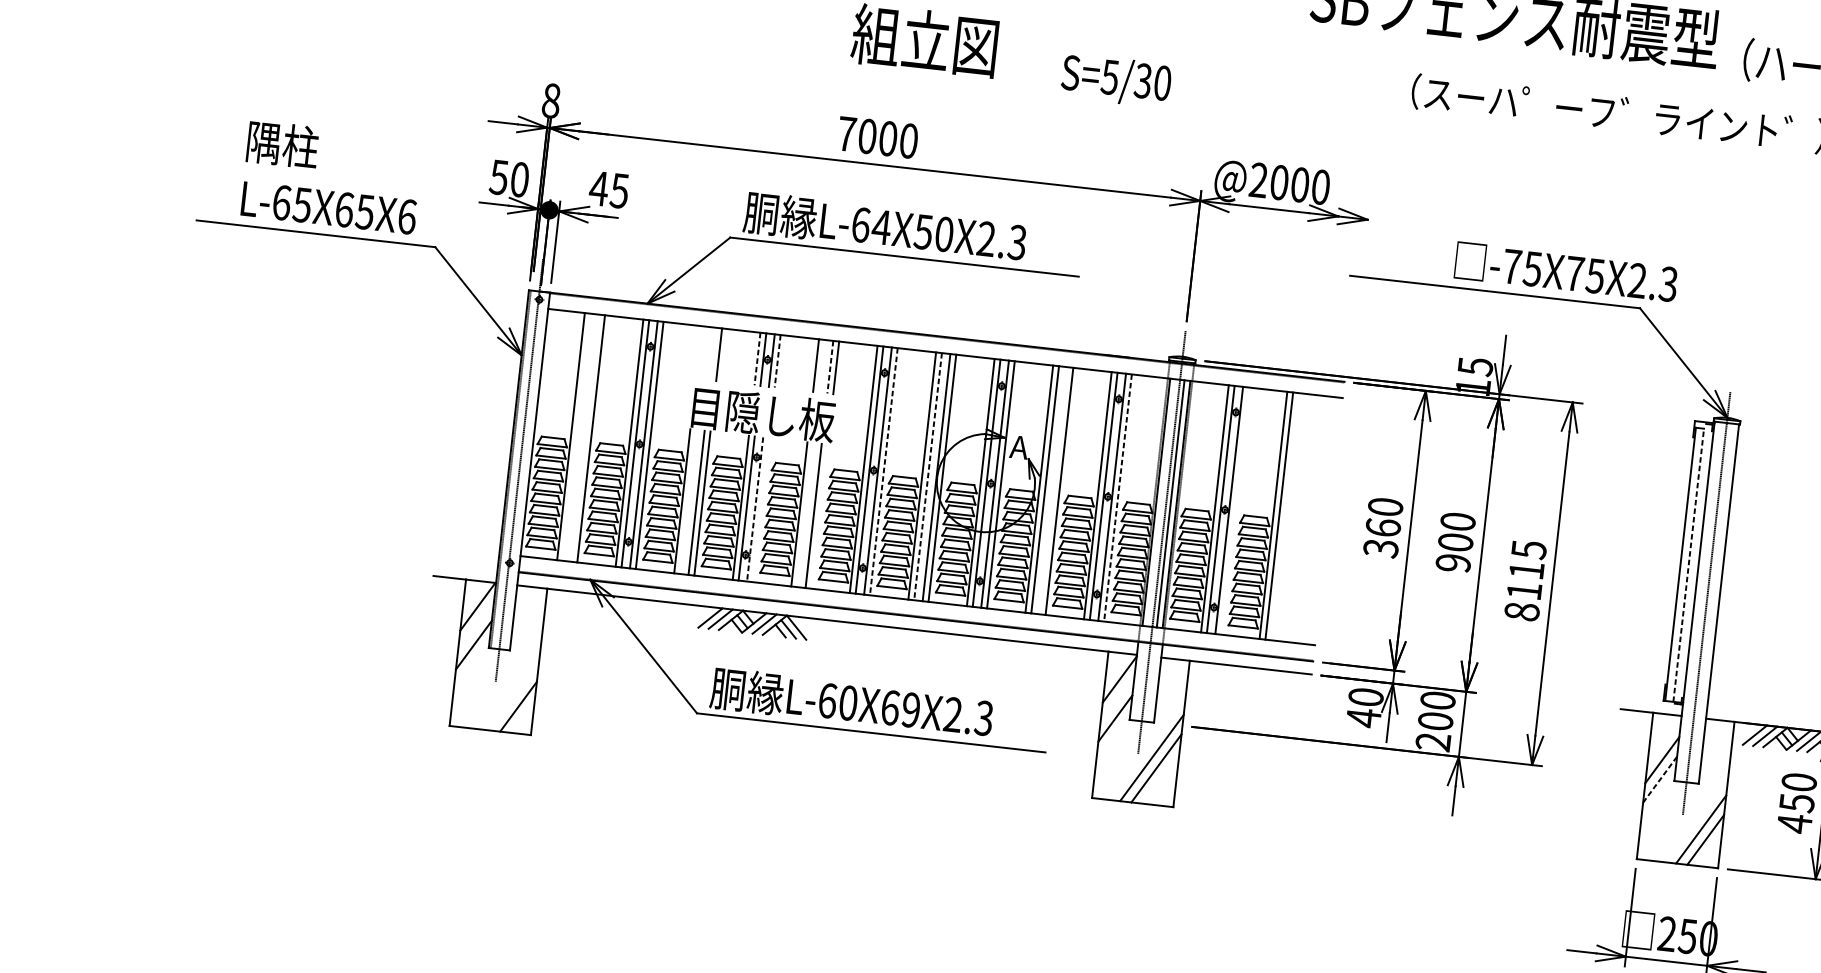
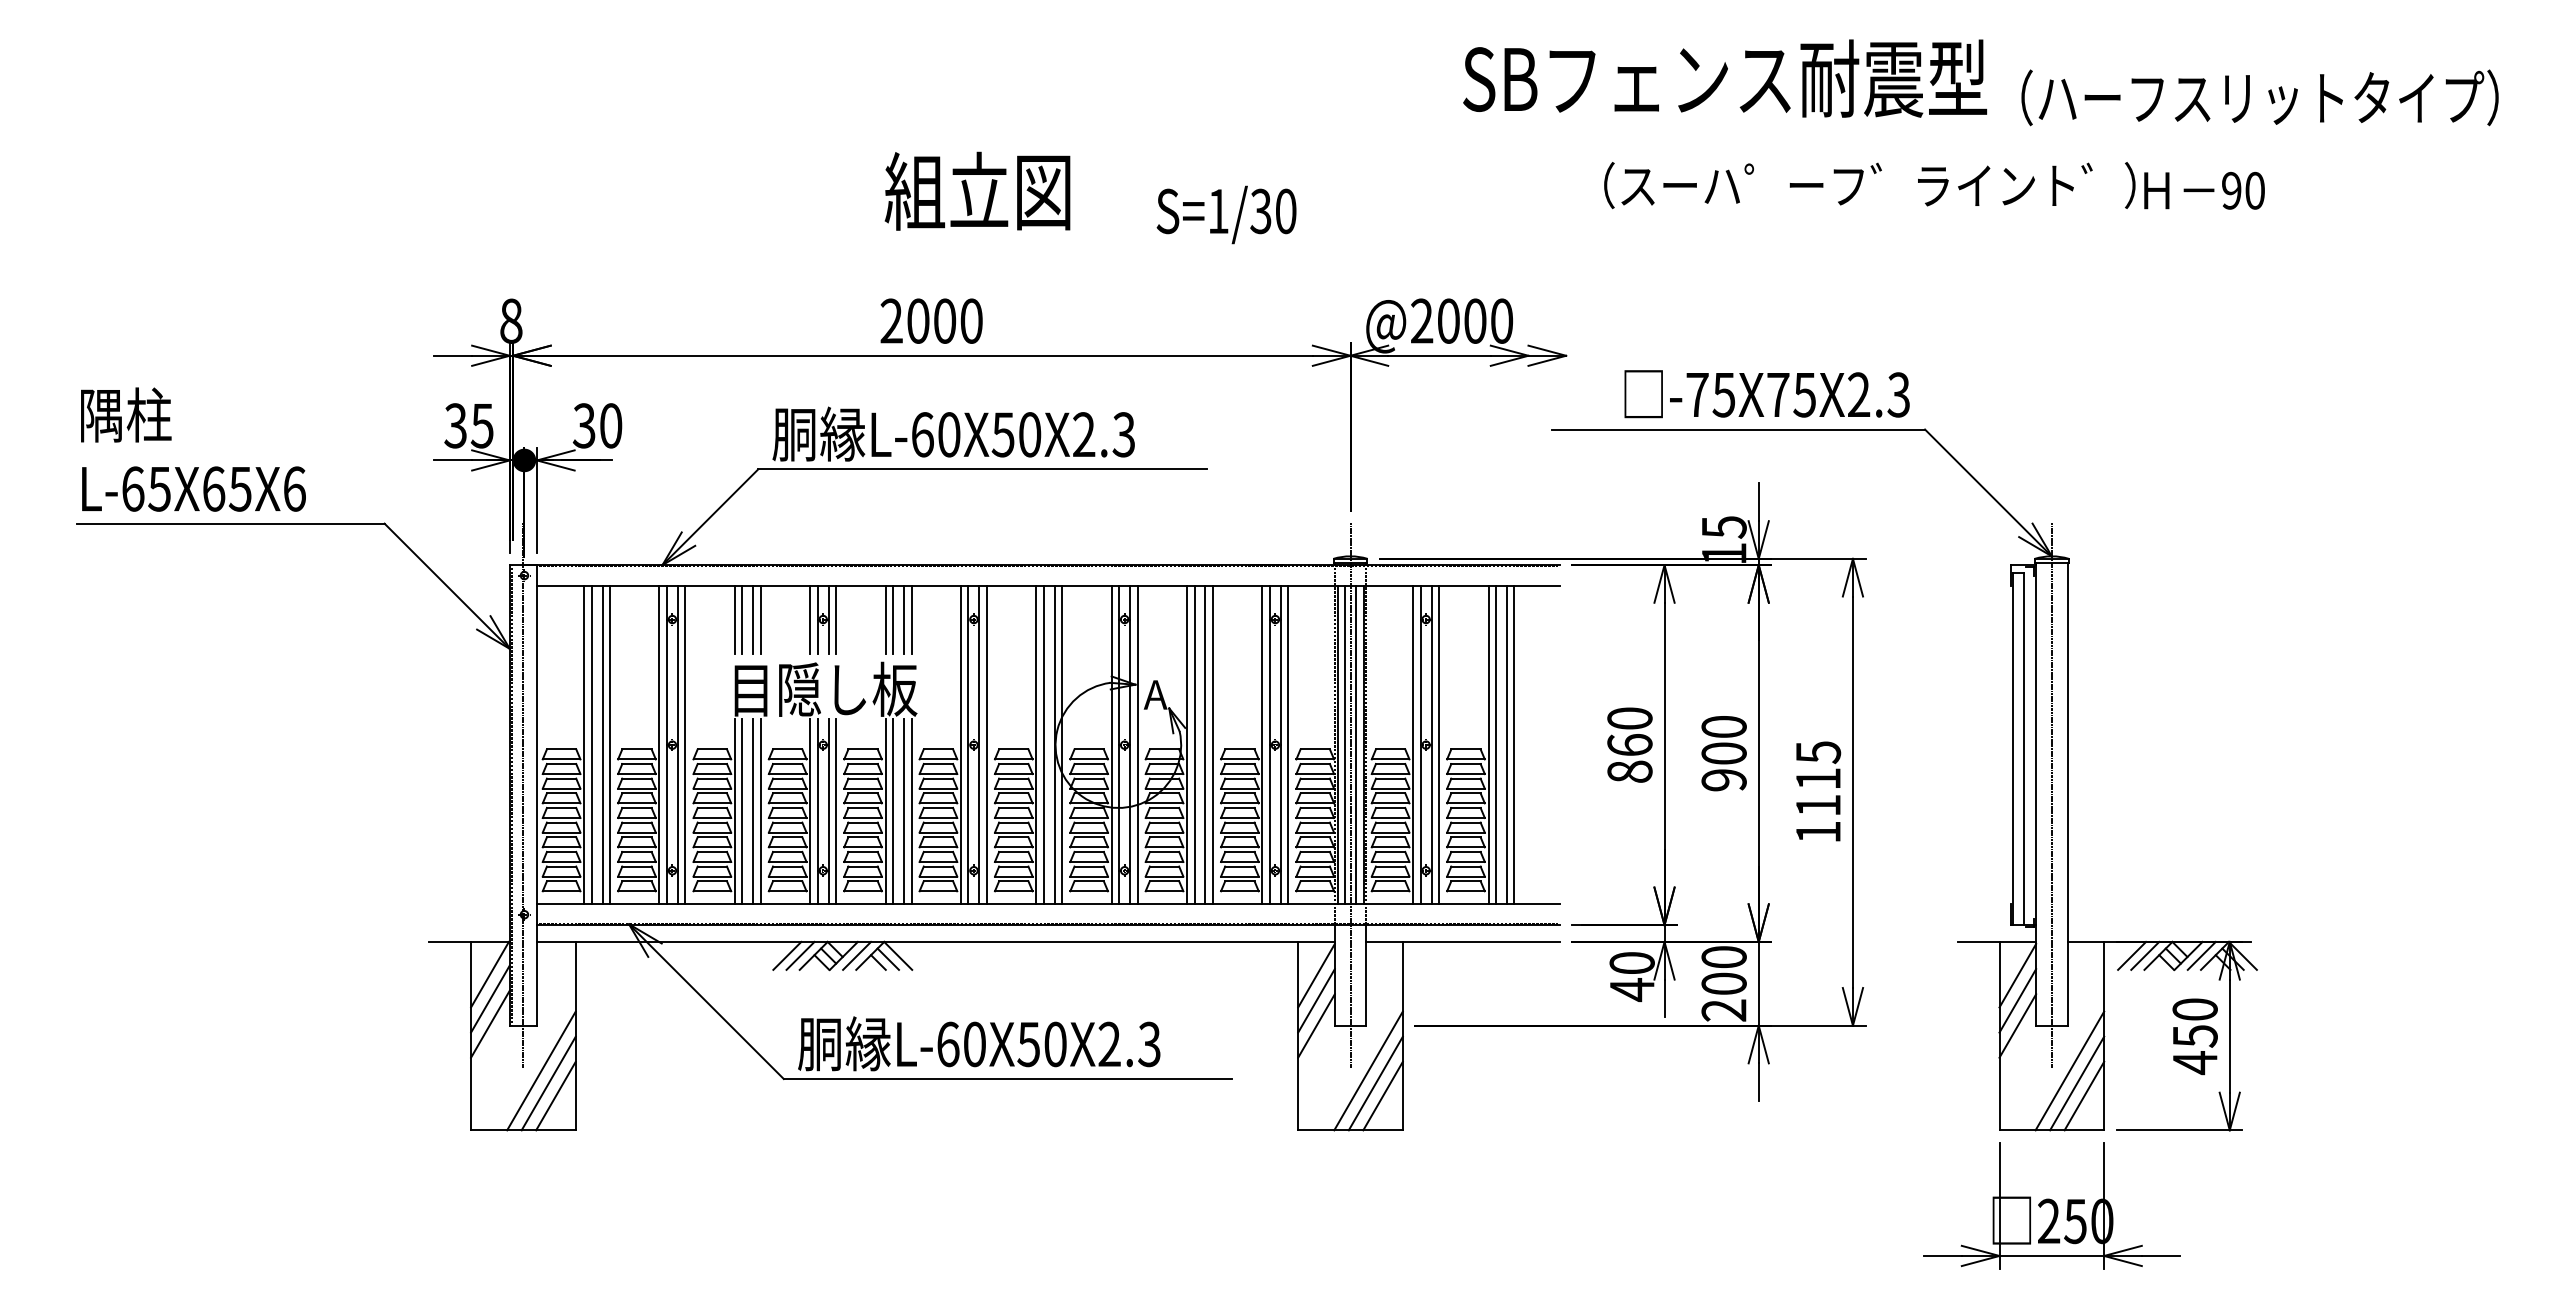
text: (1109, 77) -> (1217, 211), S=5/30 -> S=1/30
text: (846, 133) -> (891, 320), 7000 -> 2000
text: (332, 177) -> (193, 449), moved
text: (509, 178) -> (468, 425), 50 -> 35
text: (609, 189) -> (597, 425), 45 -> 30
text: (881, 227) -> (949, 434), L-64X50X2.3 -> L-60X50X2.3
text: (1565, 272) -> (1766, 394), moved
line: (698, 352) -> (734, 619), added
line: (704, 352) -> (742, 619), added
line: (713, 353) -> (753, 619), added
line: (757, 358) -> (810, 619), dashed -> solid
line: (777, 361) -> (836, 619), dashed -> solid
line: (822, 365) -> (893, 619), added
line: (830, 366) -> (904, 619), dashed -> solid
line: (576, 437) -> (591, 745), added
line: (585, 438) -> (602, 745), added
line: (883, 471) -> (986, 745), dashed -> solid
line: (927, 476) -> (1043, 745), dashed -> solid
line: (1053, 491) -> (1205, 745), added
line: (1118, 498) -> (1288, 745), dashed -> solid
line: (688, 501) -> (742, 811), added
line: (1162, 503) -> (1345, 745), added
line: (755, 509) -> (828, 811), dashed -> solid
line: (761, 510) -> (836, 811), added
line: (1235, 511) -> (1439, 745), added
line: (805, 515) -> (893, 811), added
line: (819, 516) -> (911, 811), added
line: (1287, 517) -> (1506, 745), added
line: (1293, 517) -> (1514, 745), added
text: (1380, 548) -> (1629, 771), 360 -> 860
line: (1688, 565) -> (2023, 749), dashed -> solid
text: (1522, 612) -> (1818, 832), 8115 -> 1115
line: (476, 625) -> (490, 998), added
line: (509, 685) -> (541, 1070), added
line: (513, 696) -> (548, 1083), added
line: (1117, 698) -> (1316, 1000), added
text: (900, 708) -> (1041, 1044), L-60X69X2.3 -> L-60X50X2.3
line: (1664, 740) -> (2017, 975), added
line: (1160, 778) -> (1382, 1095), added
line: (1659, 779) -> (2017, 1025), dashed -> solid
line: (1696, 818) -> (2069, 1070), added

